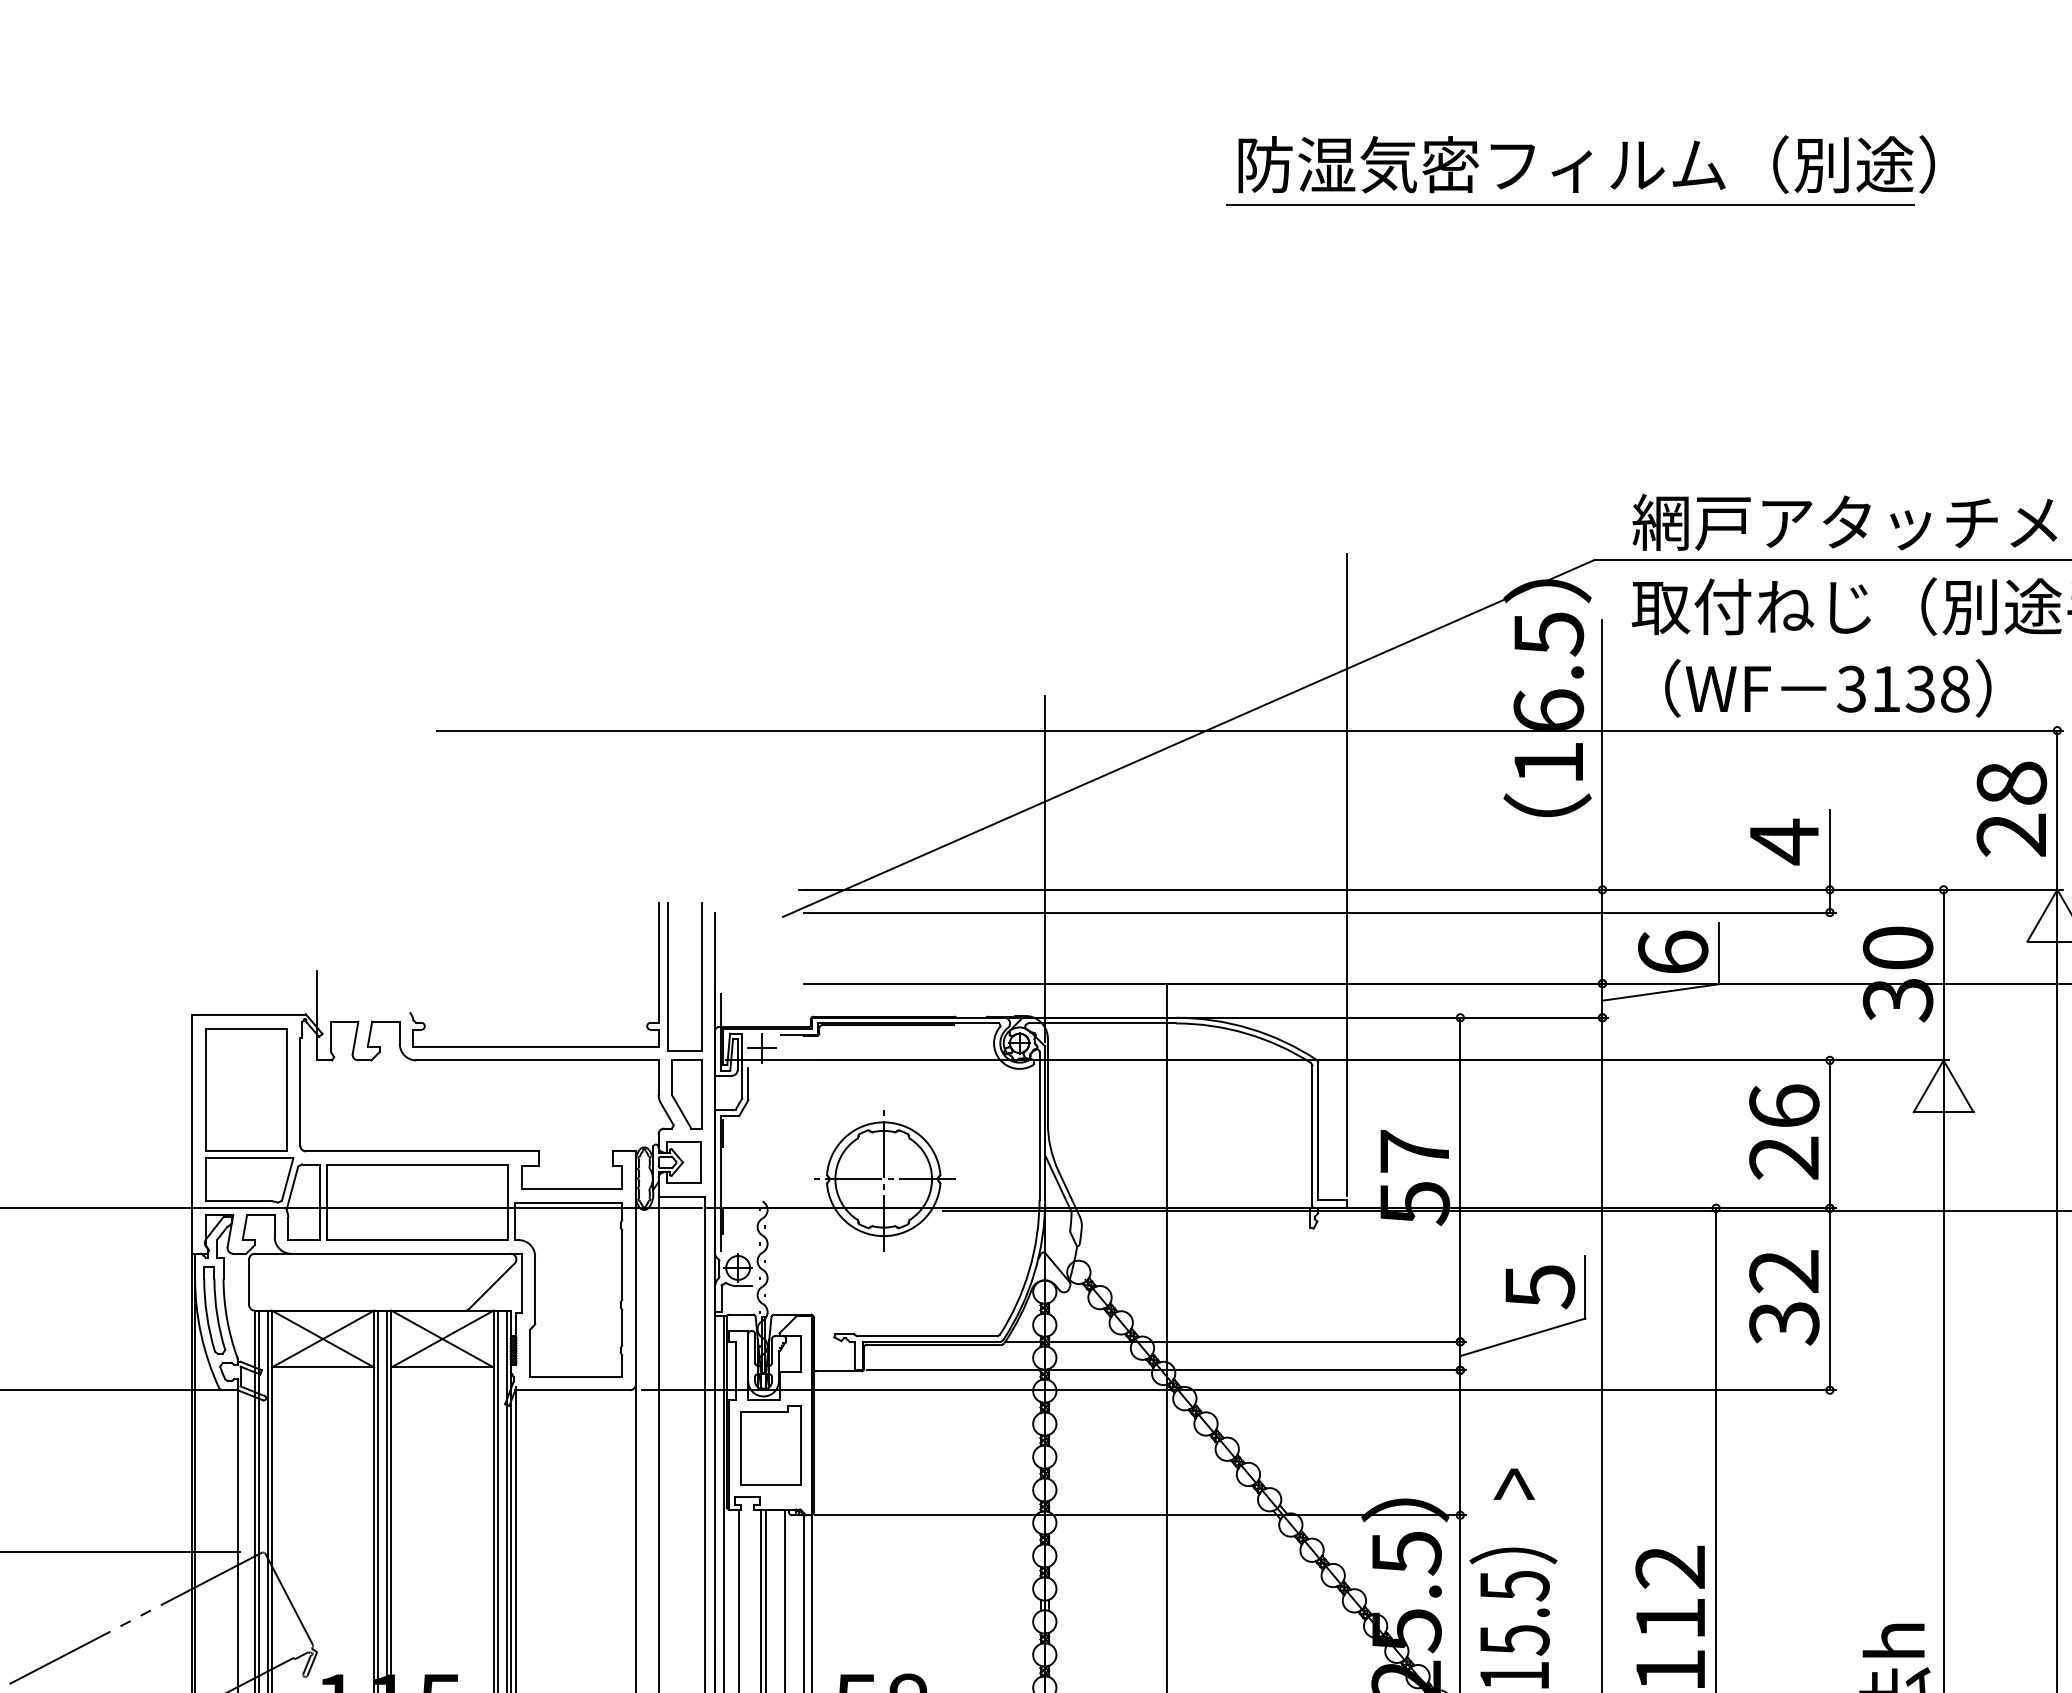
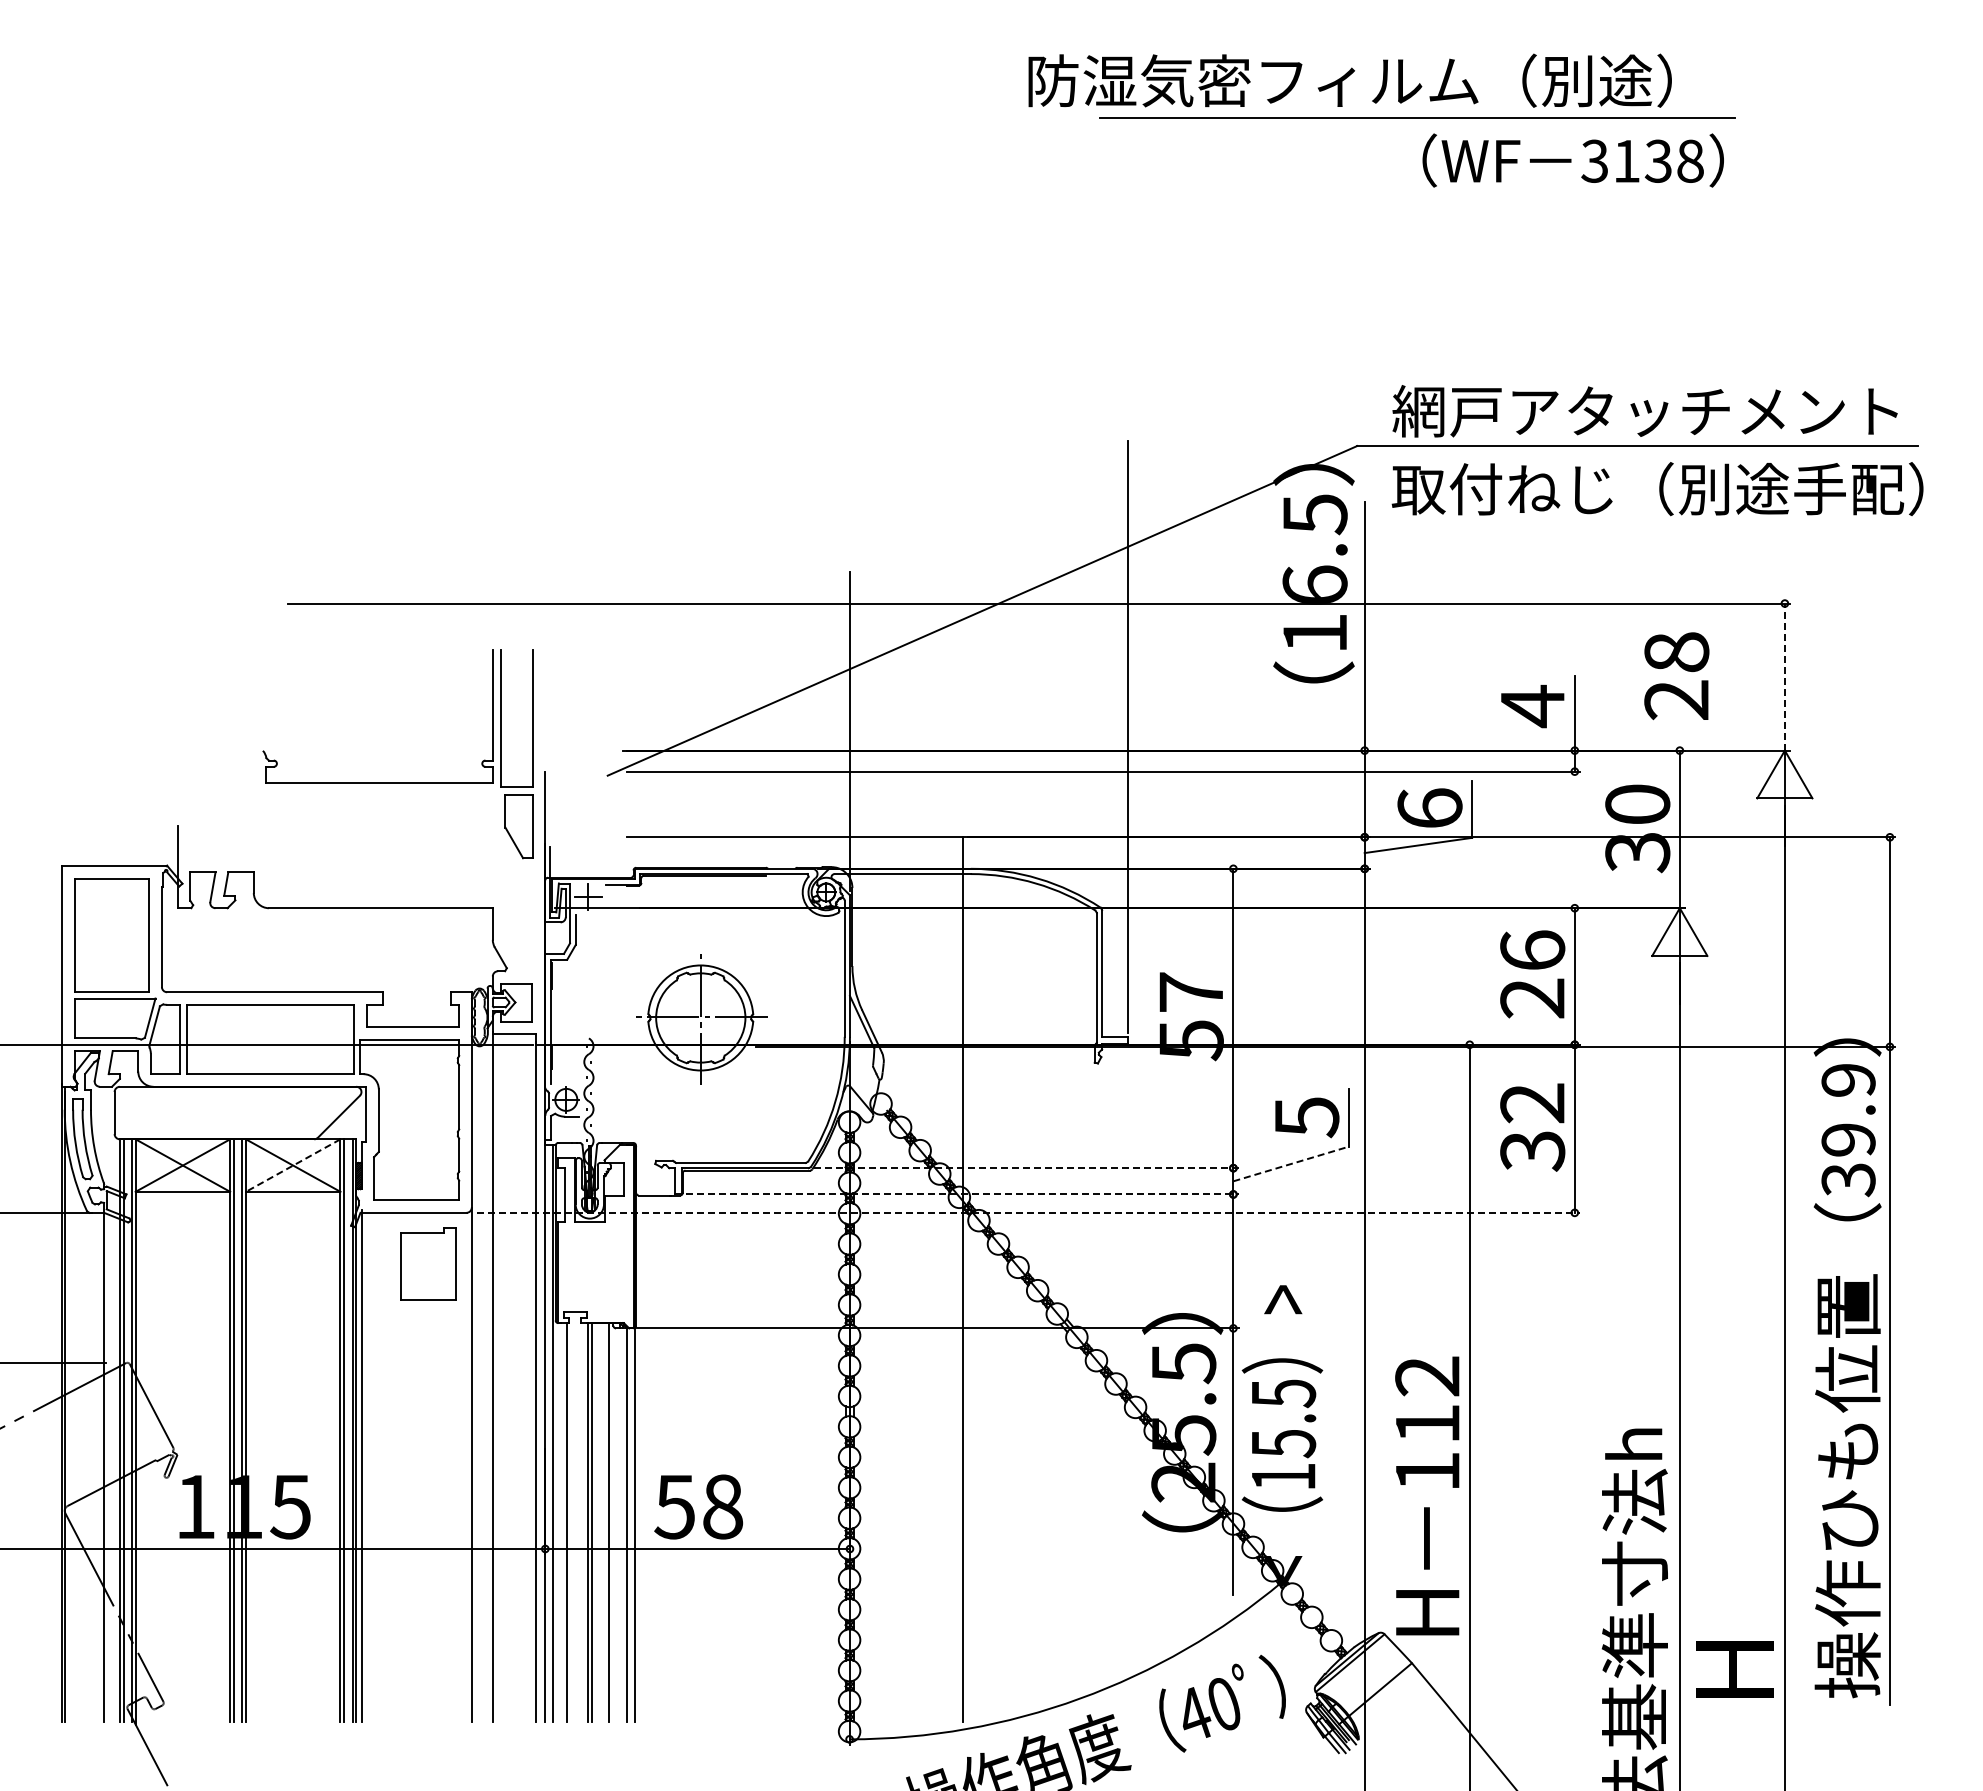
line: (1570, 204) -> (1417, 117), moved
text: (1827, 688) -> (1572, 160), moved
text: (2011, 809) -> (1676, 676), moved
line: (2056, 810) -> (1784, 677), solid -> dashed
part: (555, 1046) -> (397, 782), moved
line: (1523, 1336) -> (1291, 1163), solid -> dashed
line: (441, 1338) -> (292, 1165), solid -> dashed
line: (1236, 1342) -> (1026, 1168), solid -> dashed
line: (1167, 1370) -> (962, 1194), solid -> dashed
line: (1239, 1389) -> (1029, 1212), solid -> dashed
part: (770, 1445) -> (428, 1263), moved

